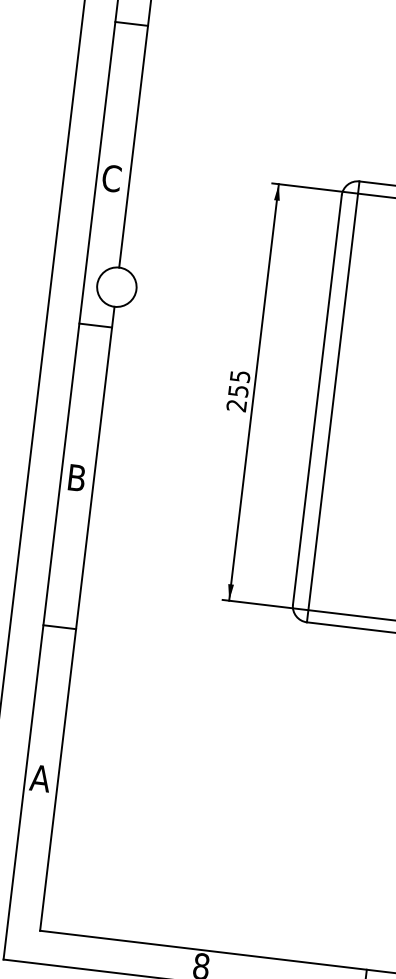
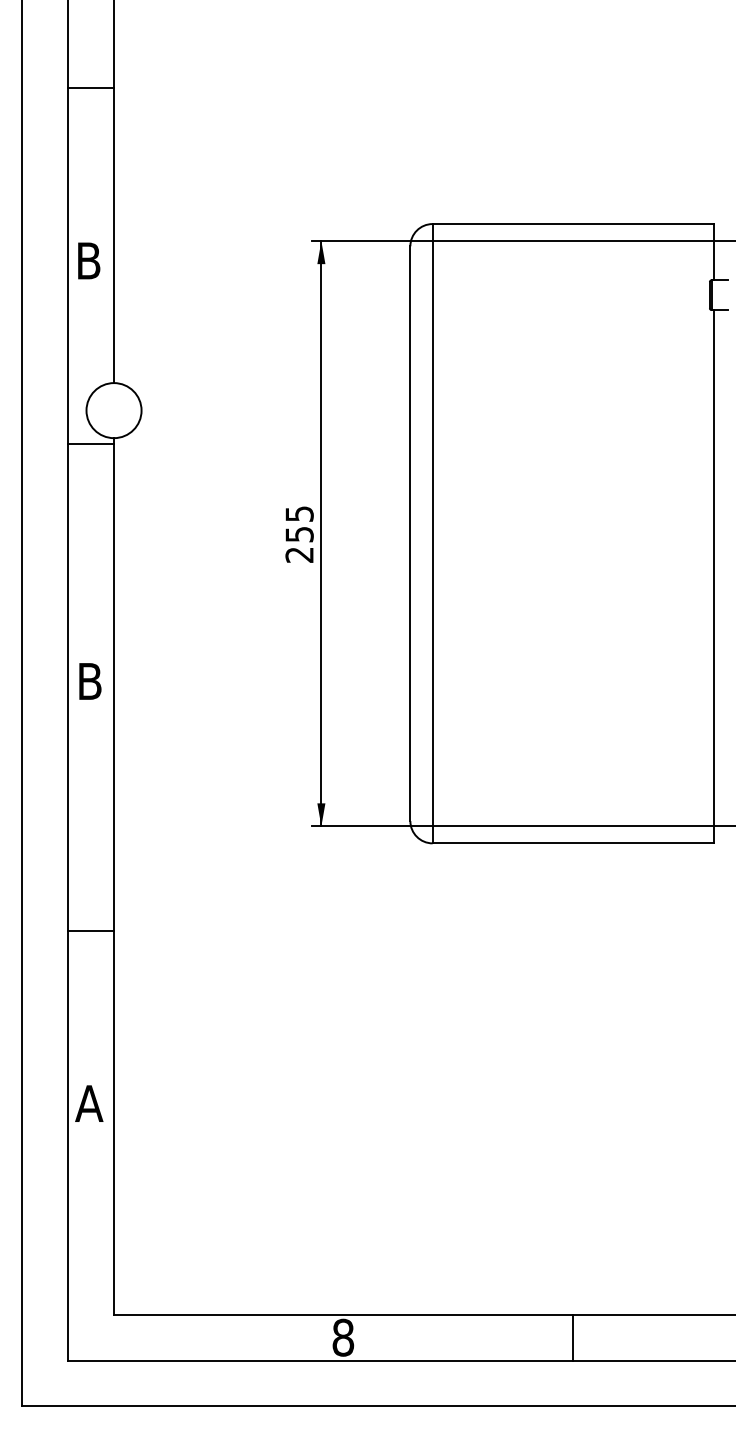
line: (131, 23) -> (91, 88), moved
text: (111, 178) -> (88, 260), C -> B
line: (96, 325) -> (91, 444), moved
line: (60, 626) -> (91, 930), moved

